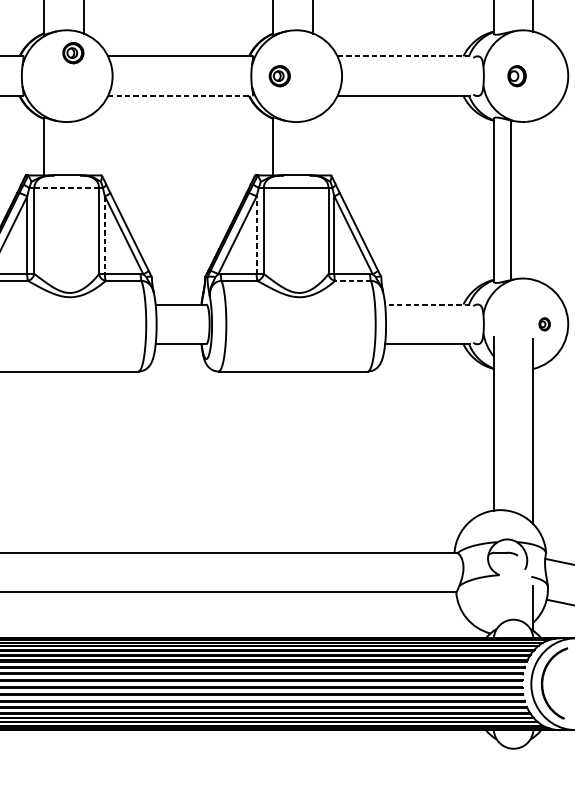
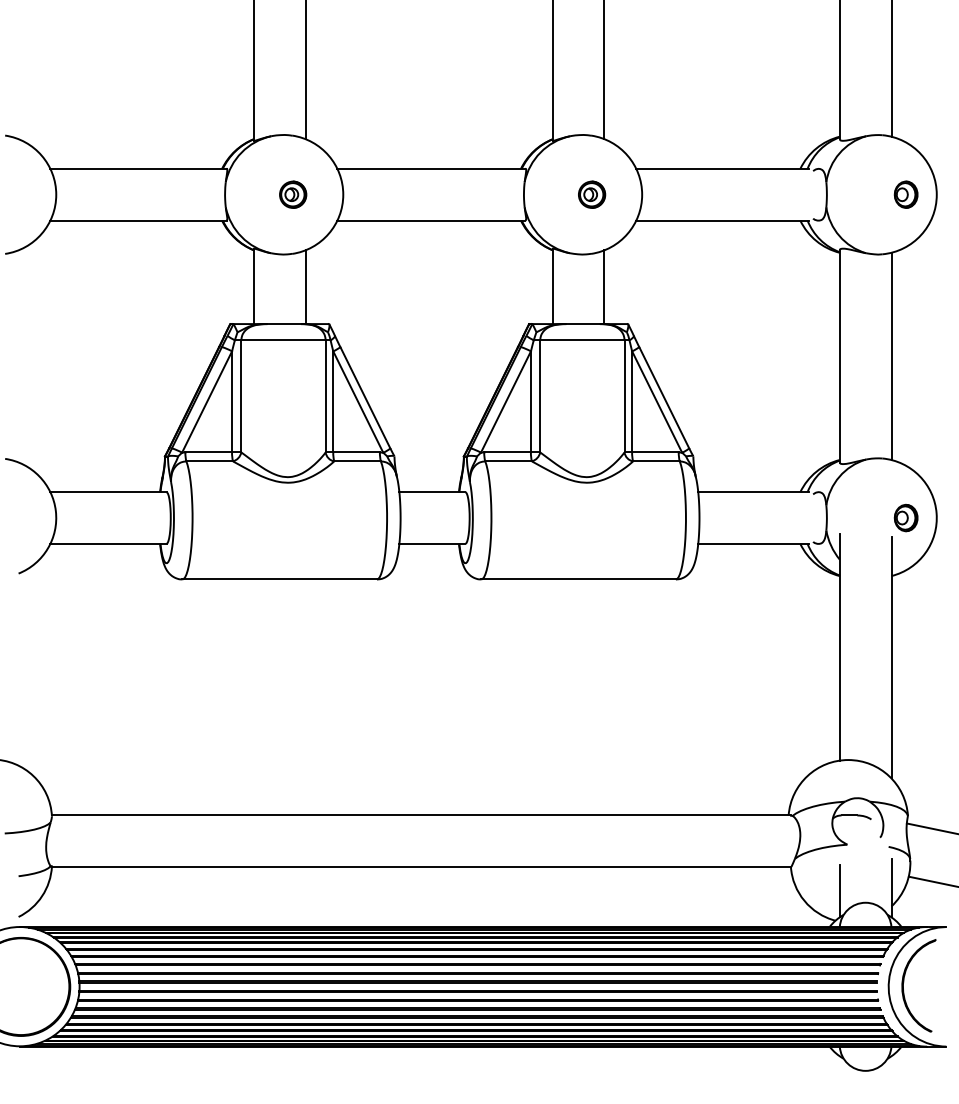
part: (73, 52) -> (293, 194), moved
line: (403, 56) -> (722, 168), dashed -> solid
part: (280, 75) -> (592, 194), moved
part: (516, 75) -> (905, 194), moved
line: (180, 95) -> (431, 220), dashed -> solid
line: (83, 147) -> (305, 287), added
line: (313, 147) -> (604, 287), added
line: (66, 188) -> (283, 340), dashed -> solid
line: (511, 200) -> (891, 356), moved
line: (105, 234) -> (333, 401), dashed -> solid
line: (256, 234) -> (530, 401), dashed -> solid
line: (352, 280) -> (655, 461), dashed -> solid
line: (427, 304) -> (753, 492), dashed -> solid
part: (544, 323) -> (905, 517), size x1.67
line: (493, 610) -> (839, 890), added

